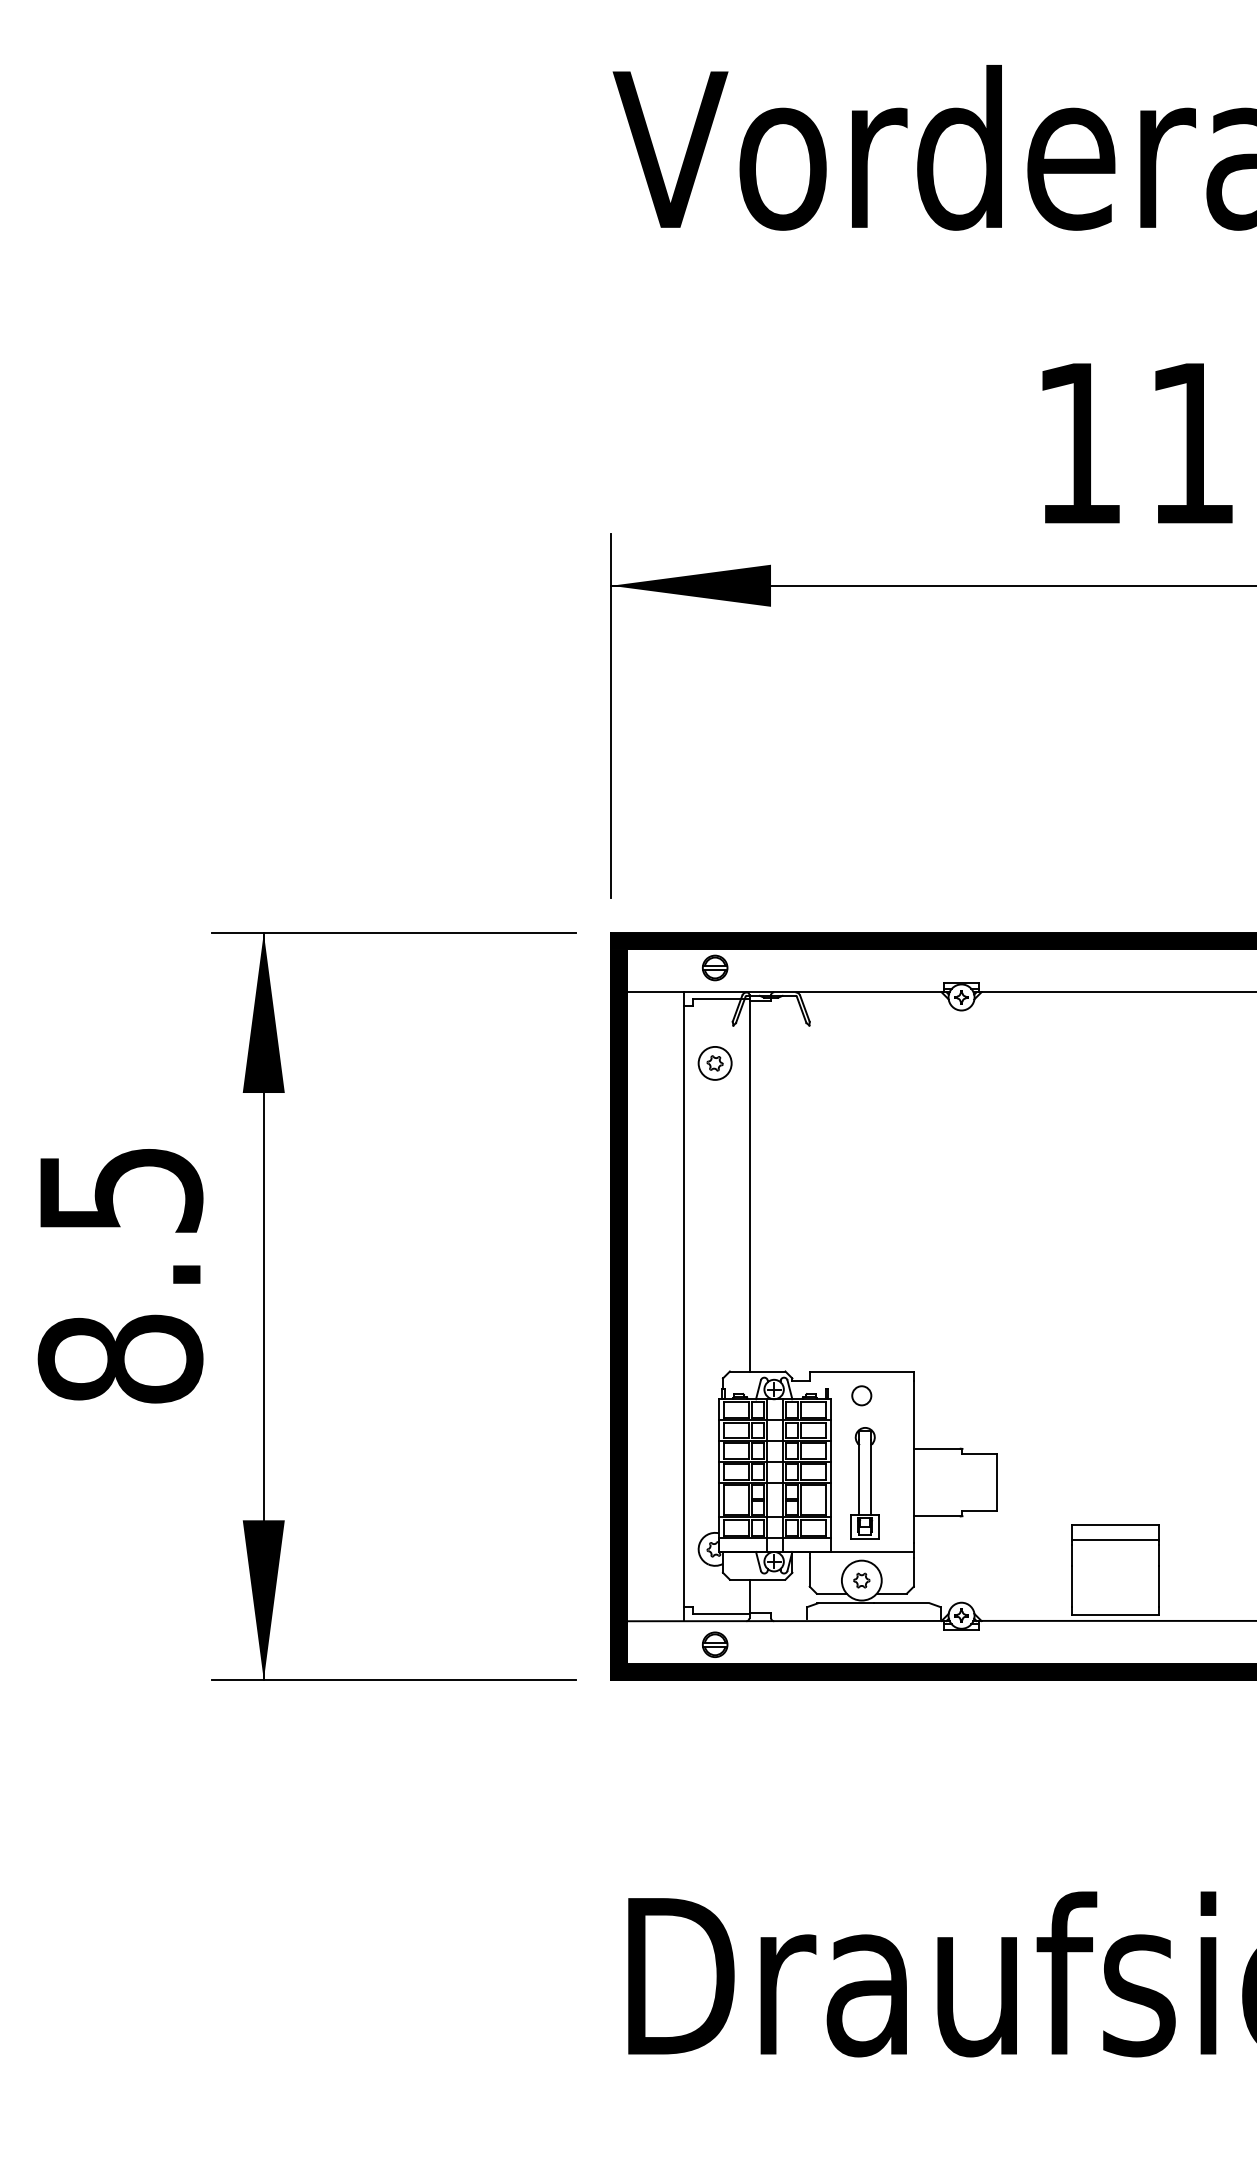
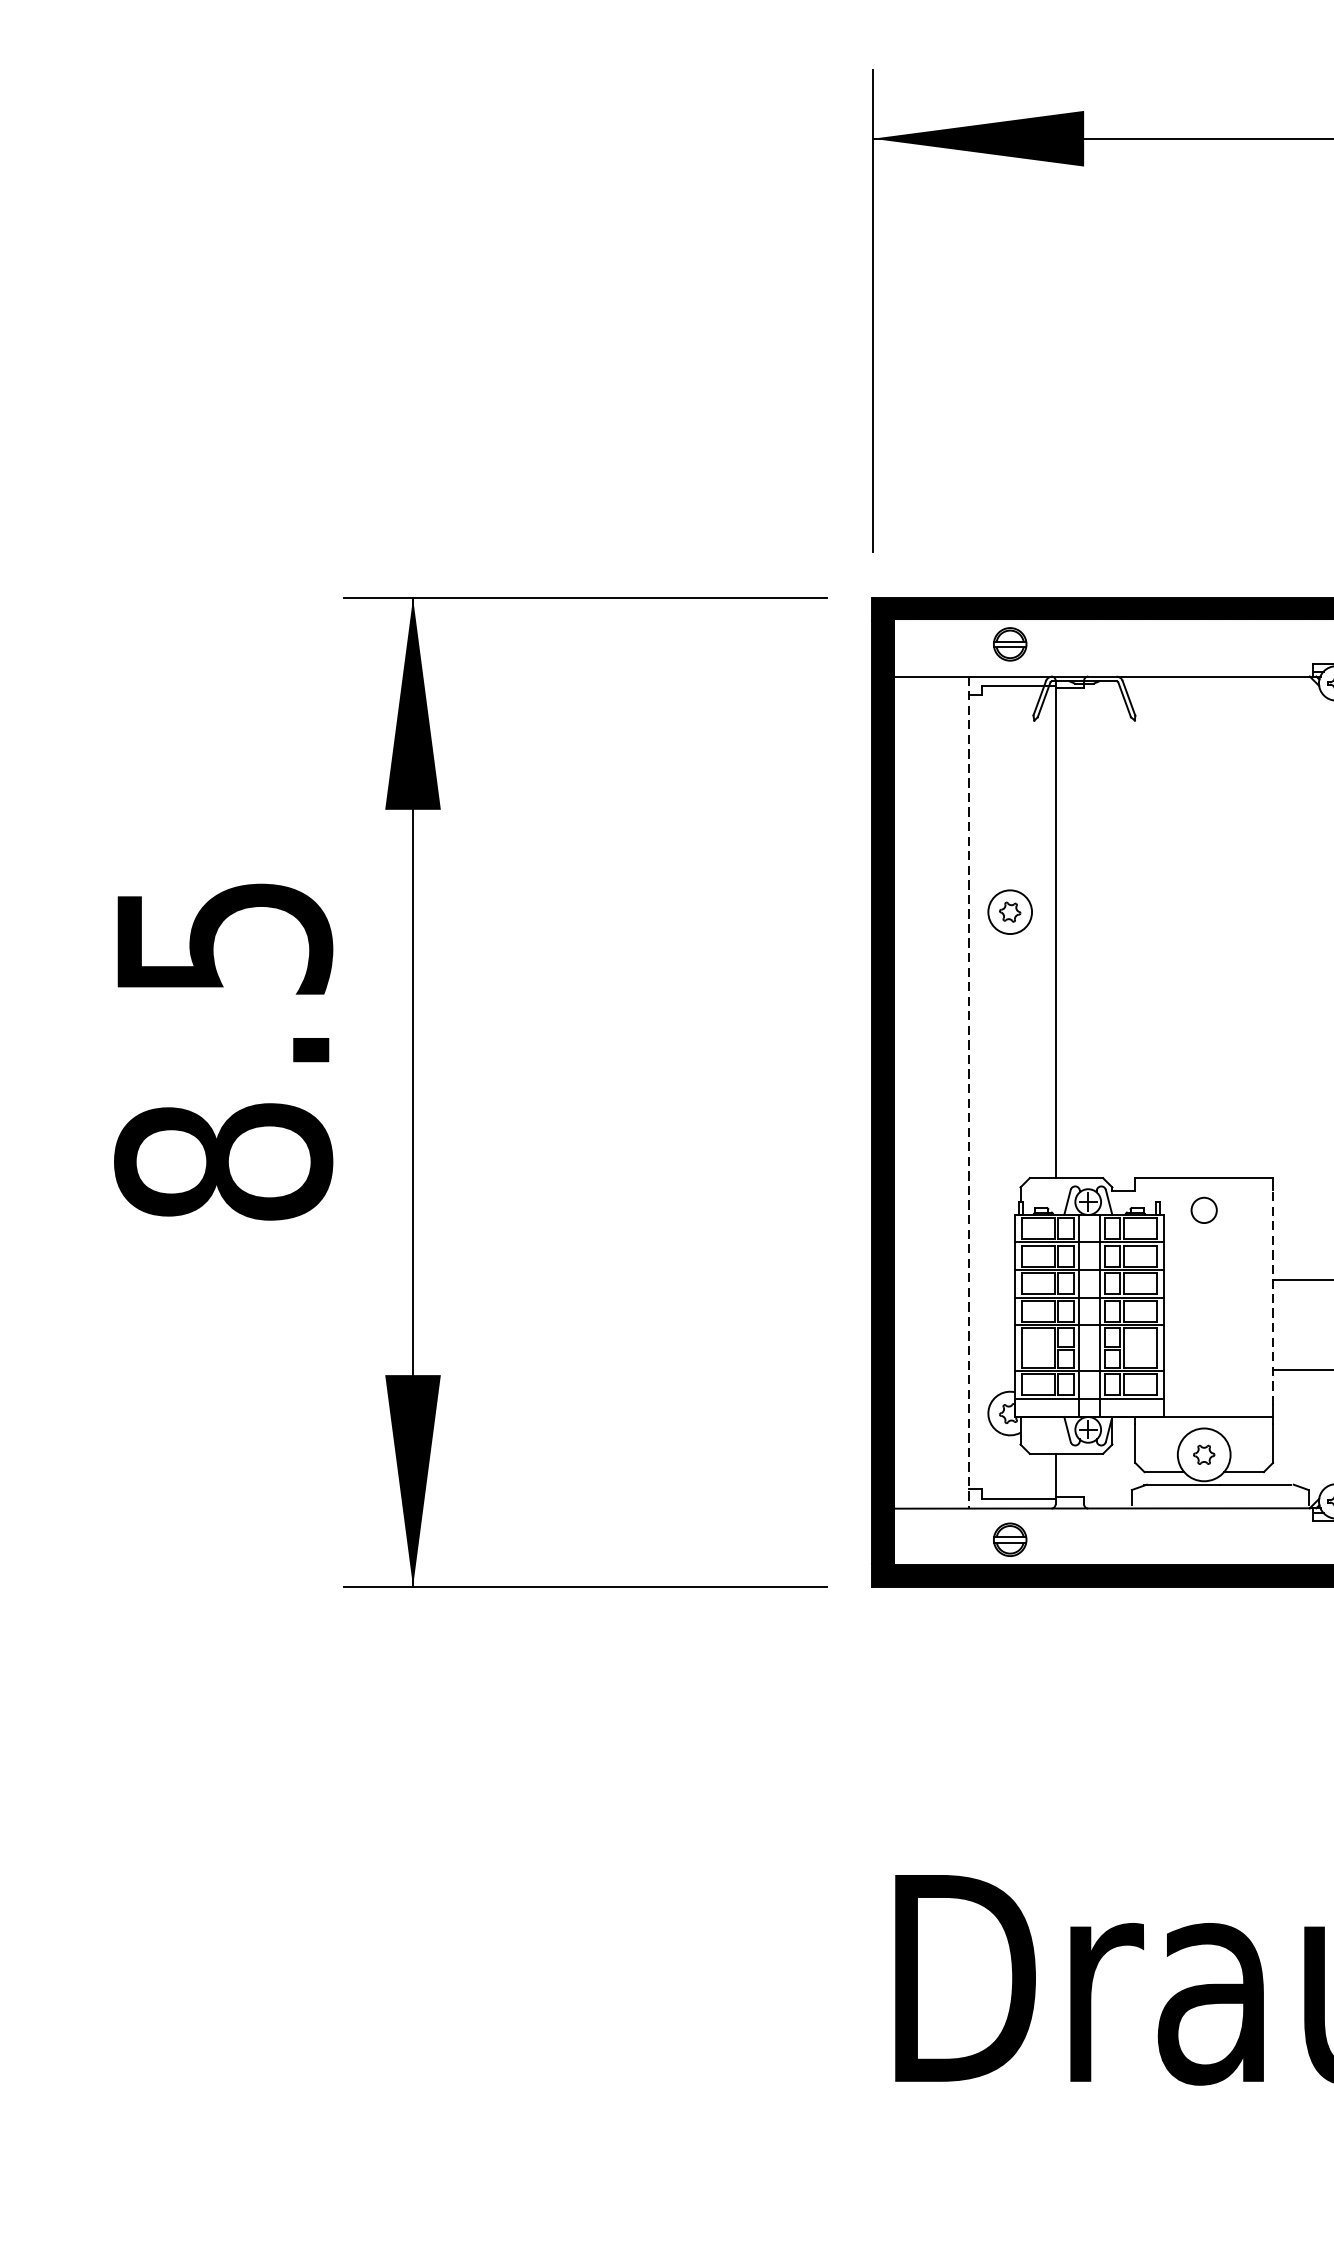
part: (714, 1063) -> (1009, 912), moved
line: (683, 1306) -> (968, 1092), solid -> dashed
line: (913, 1461) -> (1272, 1297), solid -> dashed
part: (864, 1483) -> (1207, 1326), removed

